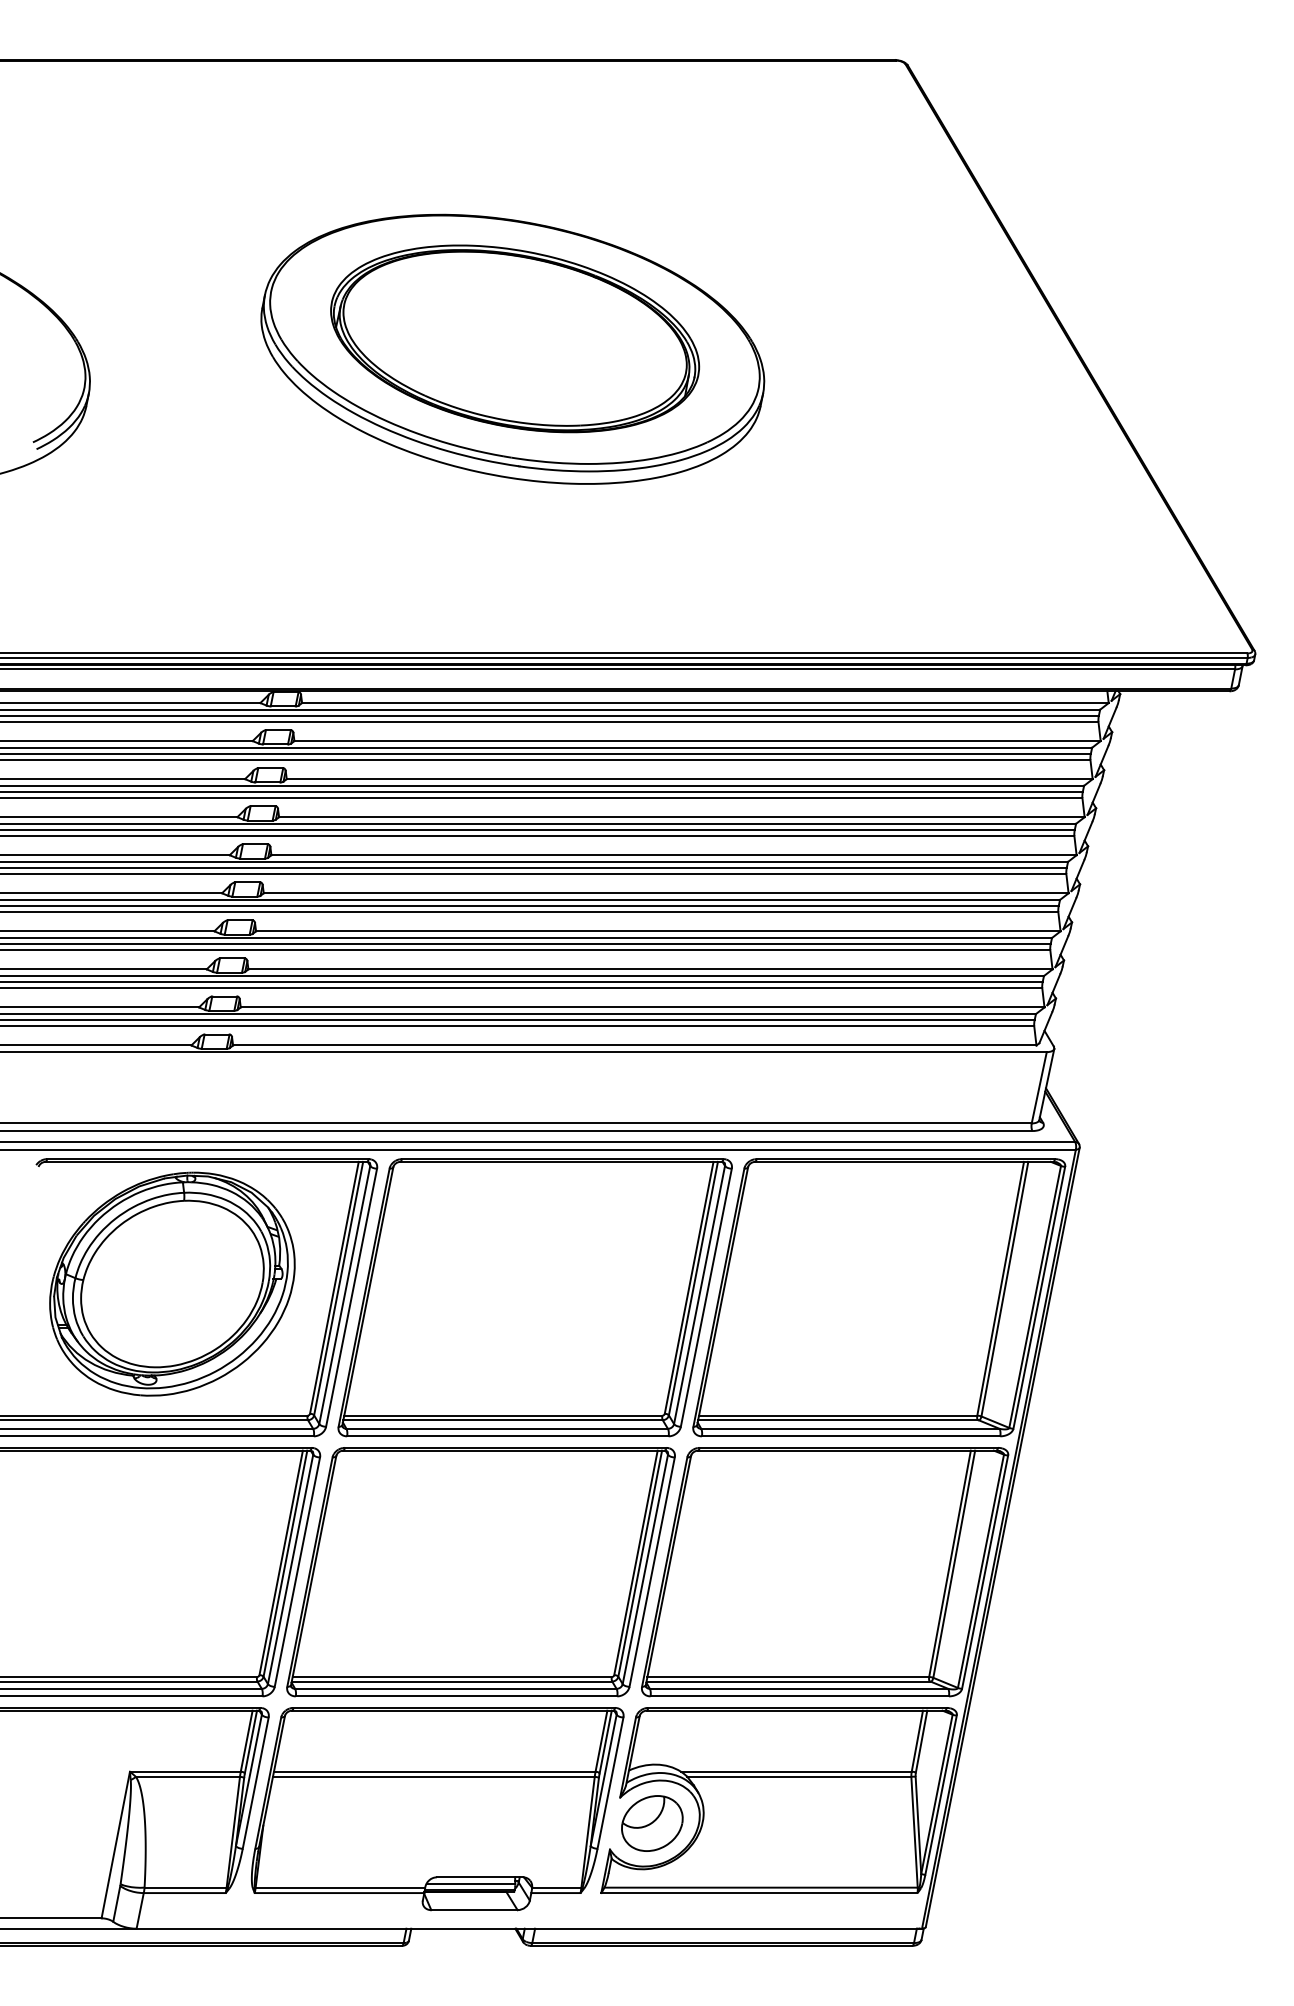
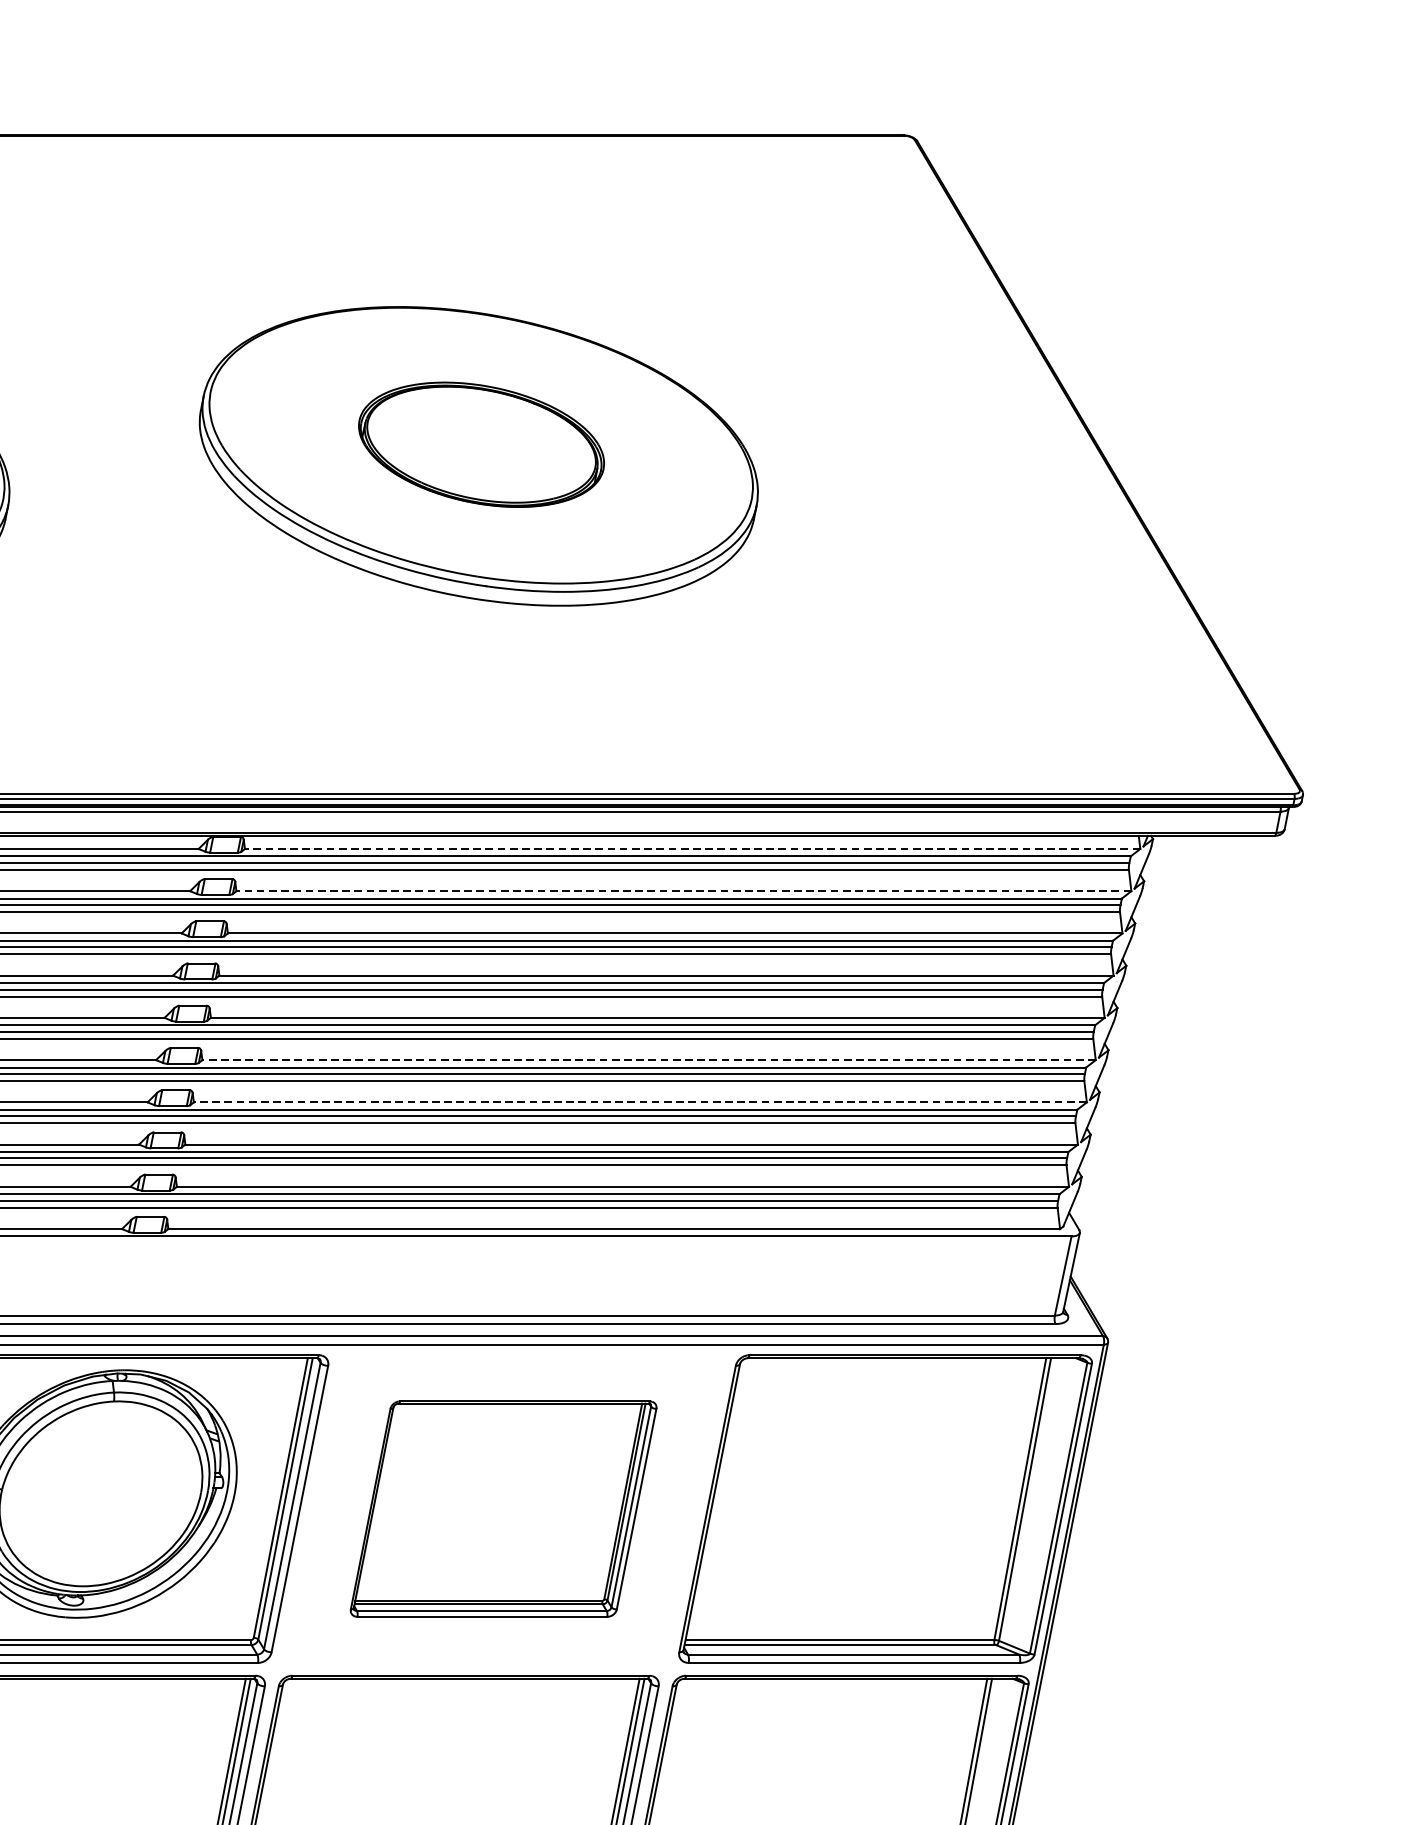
part: (515, 338) -> (481, 444), size x0.6
line: (704, 703) -> (691, 849), solid -> dashed
line: (697, 741) -> (683, 891), solid -> dashed
line: (665, 893) -> (648, 1060), solid -> dashed
line: (657, 931) -> (639, 1102), solid -> dashed
part: (534, 1297) -> (502, 1508), size x0.7

